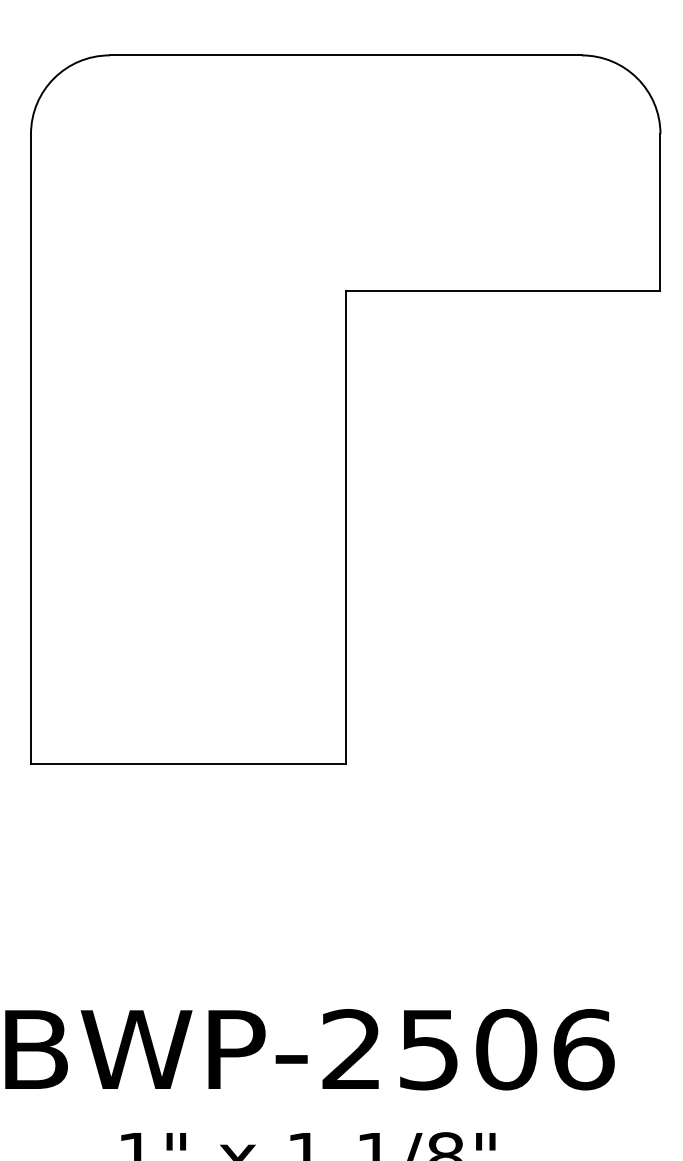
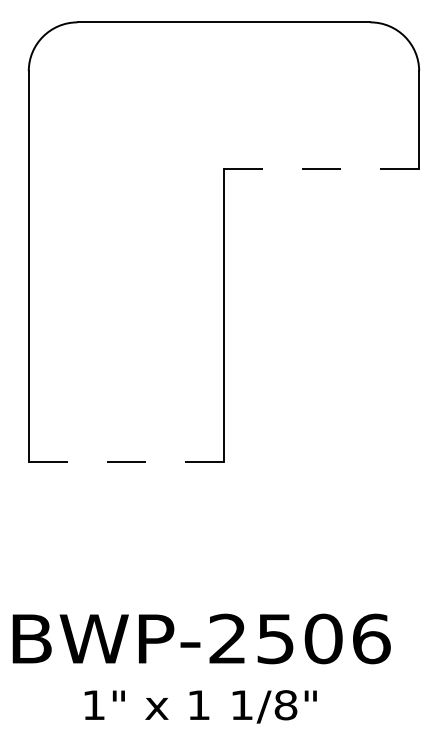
line: (502, 291) -> (321, 168), solid -> dashed
line: (188, 763) -> (126, 461), solid -> dashed

